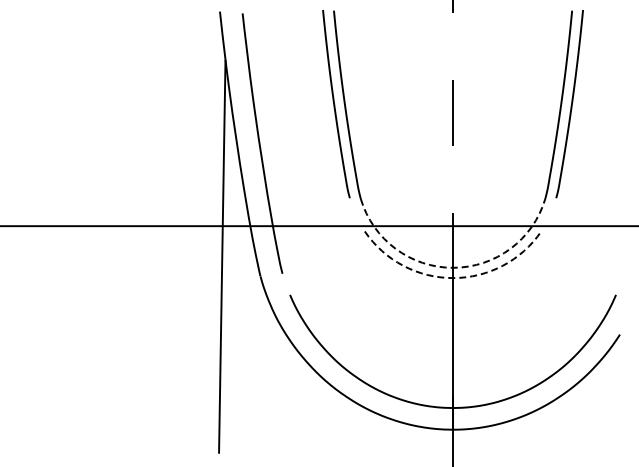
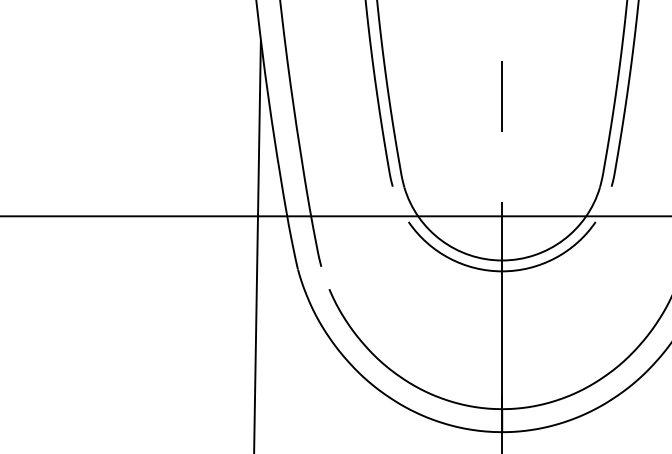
arc: (453, 267) -> (502, 260), dashed -> solid
arc: (453, 278) -> (502, 271), dashed -> solid

